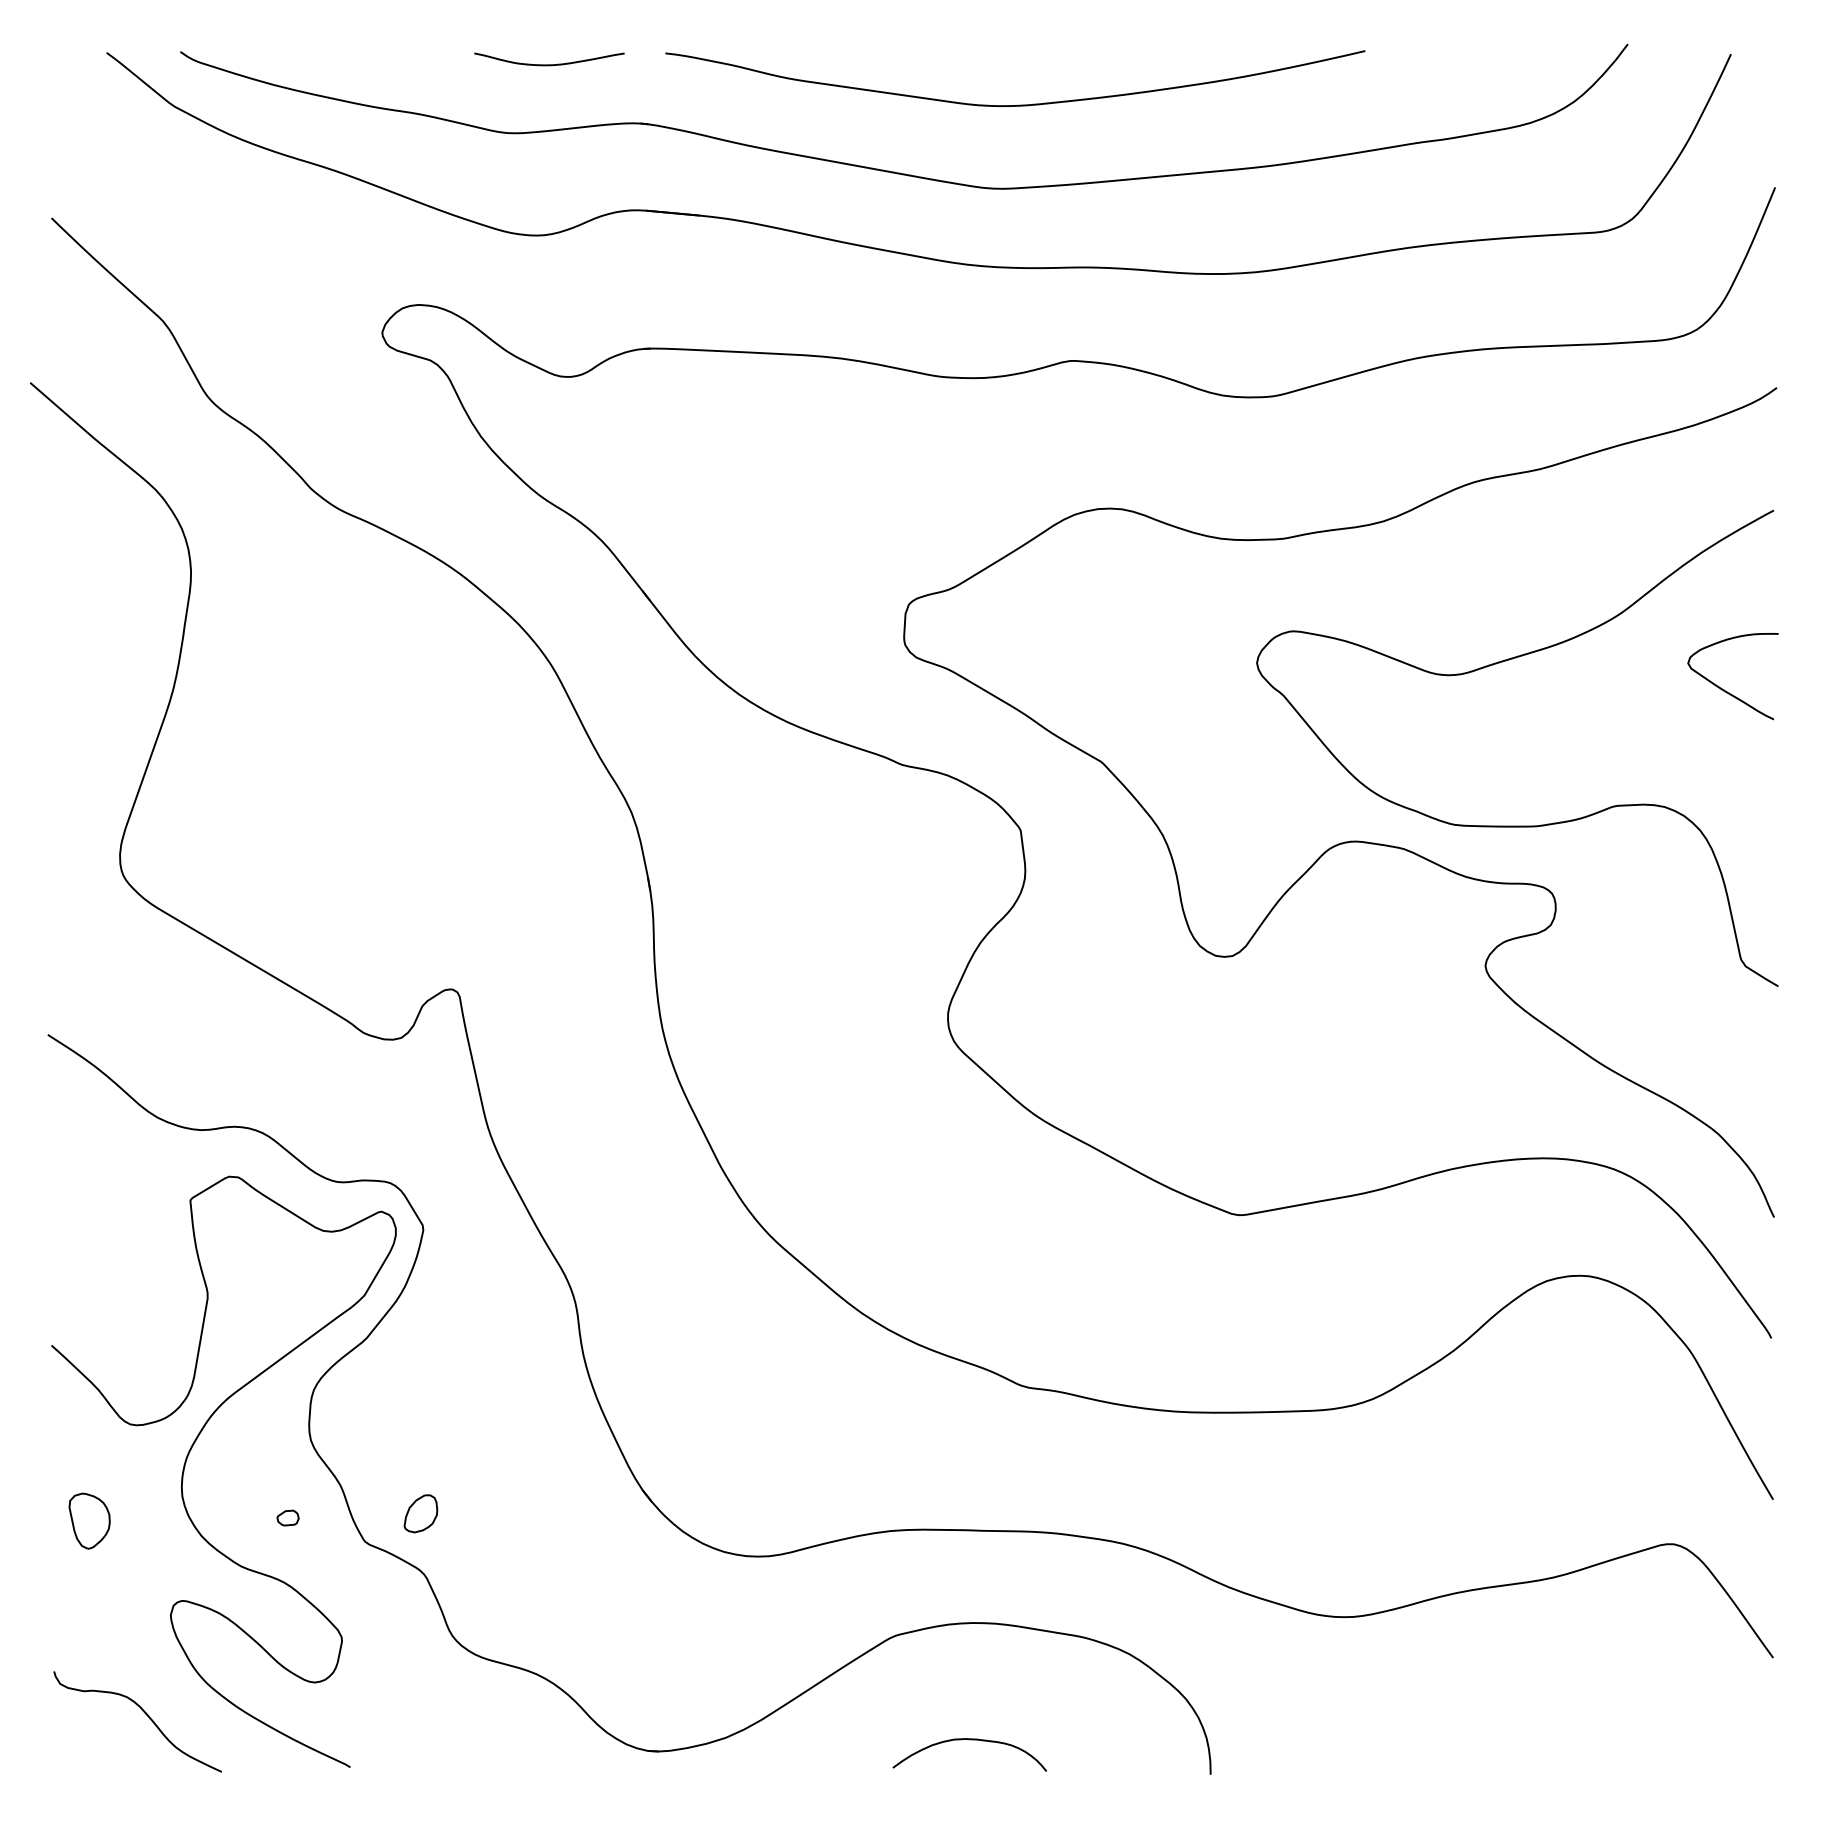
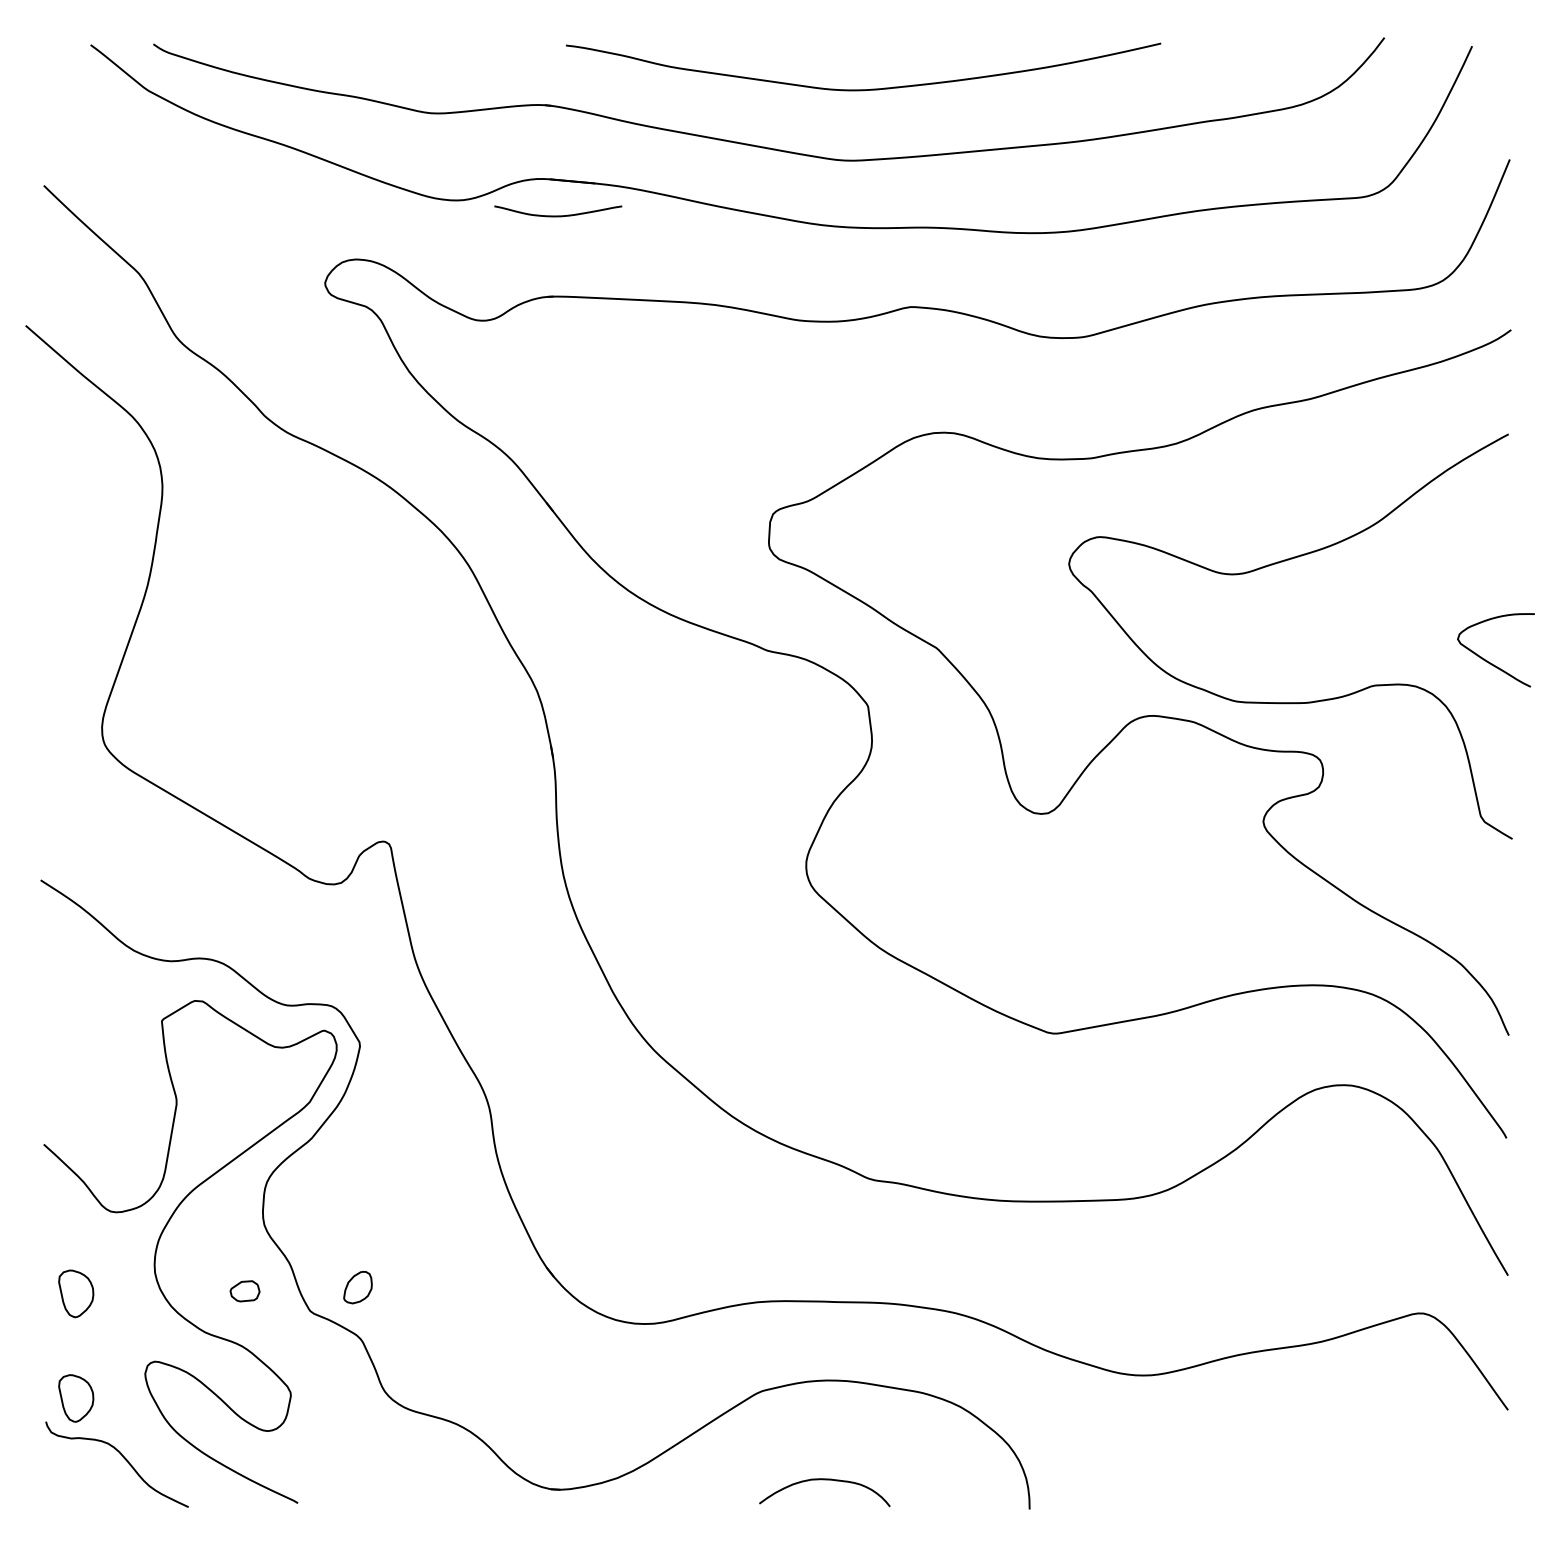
curve: (549, 64) -> (558, 215), moved
curve: (1724, 689) -> (1488, 661), moved
part: (287, 1517) -> (244, 1290), size x1.6
part: (89, 1643) -> (76, 1397), added

